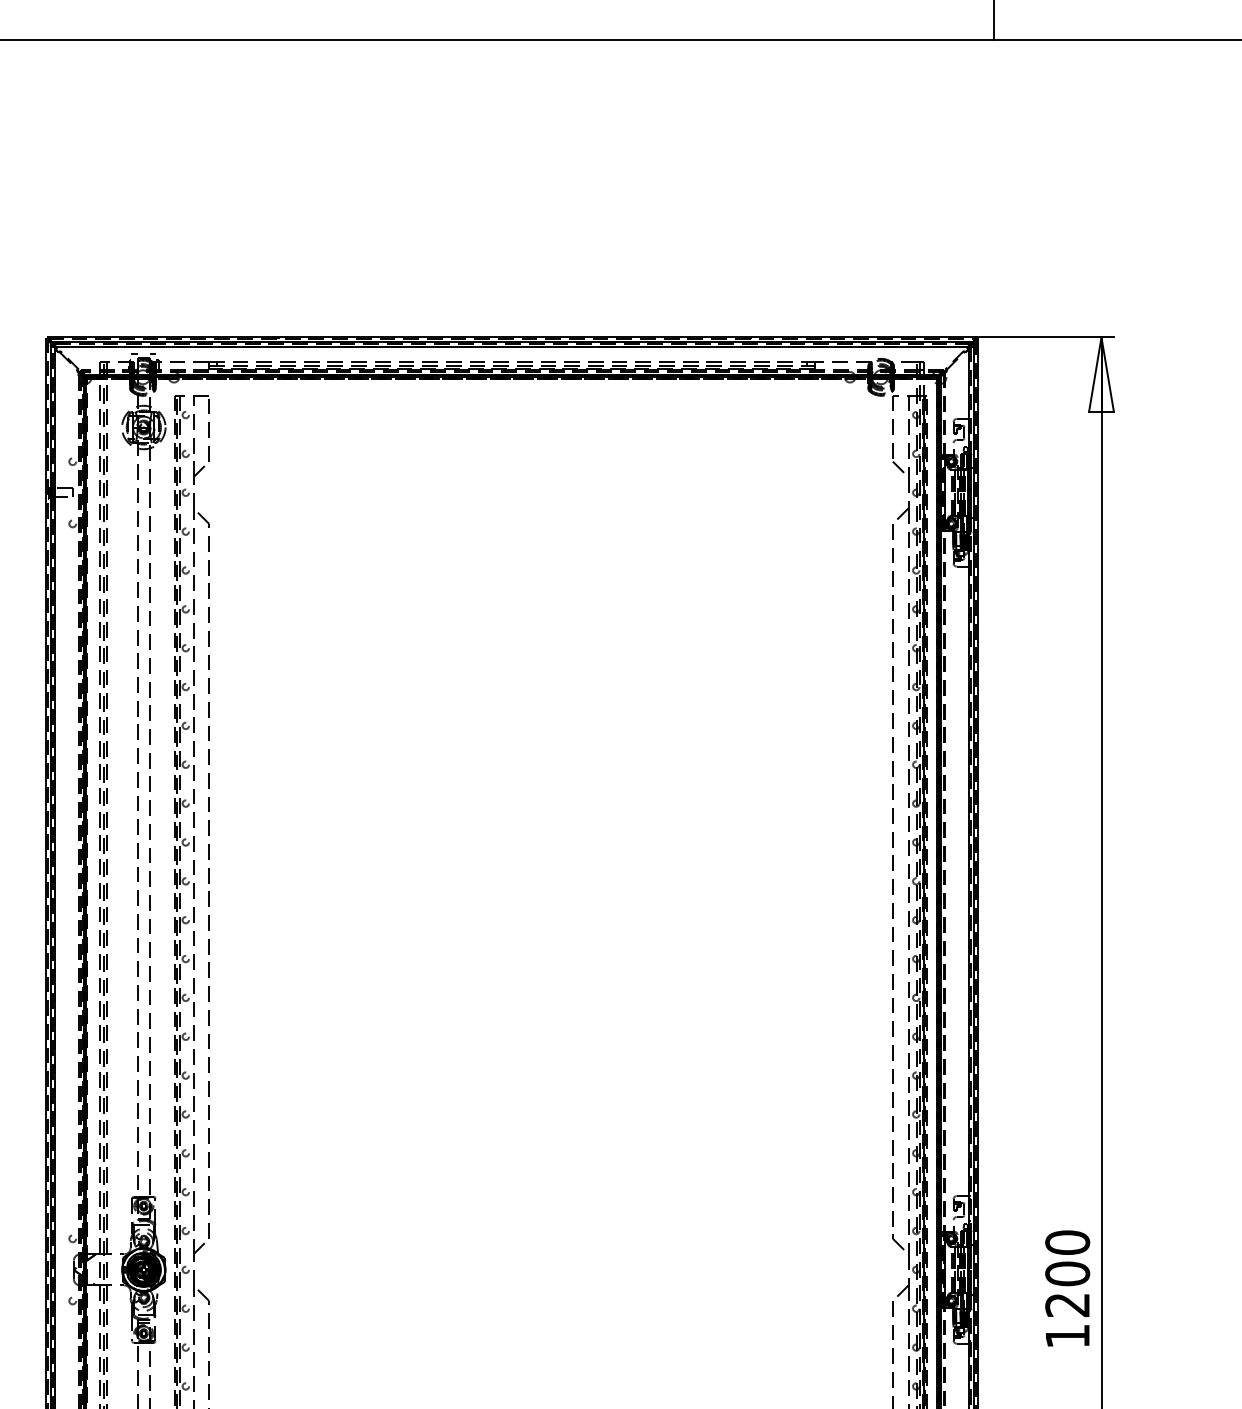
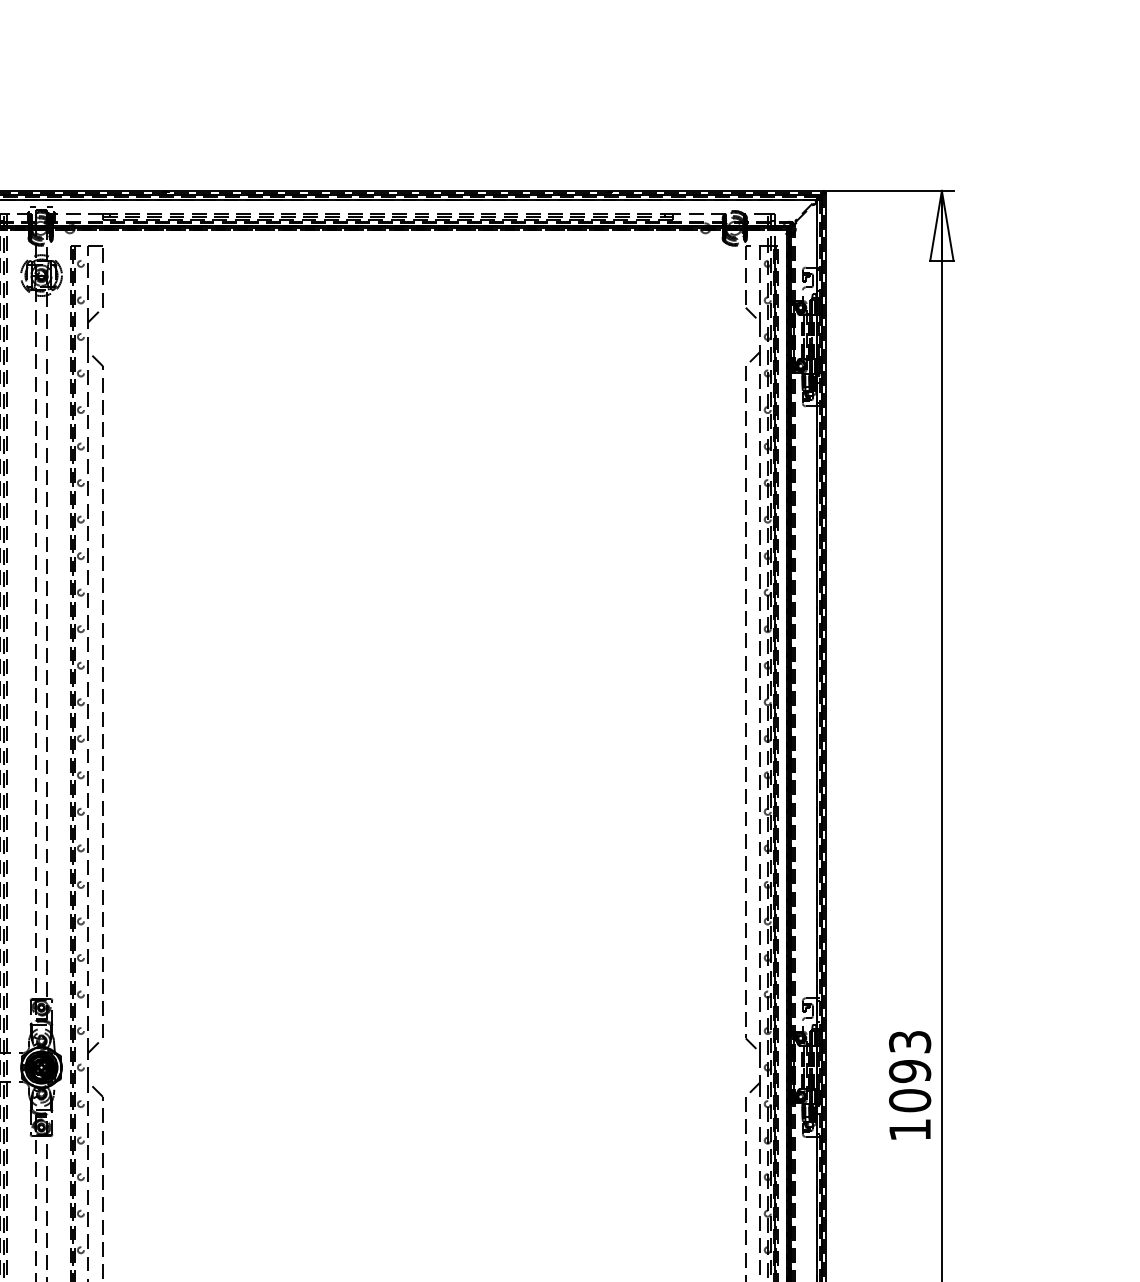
text: (1067, 1273) -> (909, 1070), 1200 -> 1093

